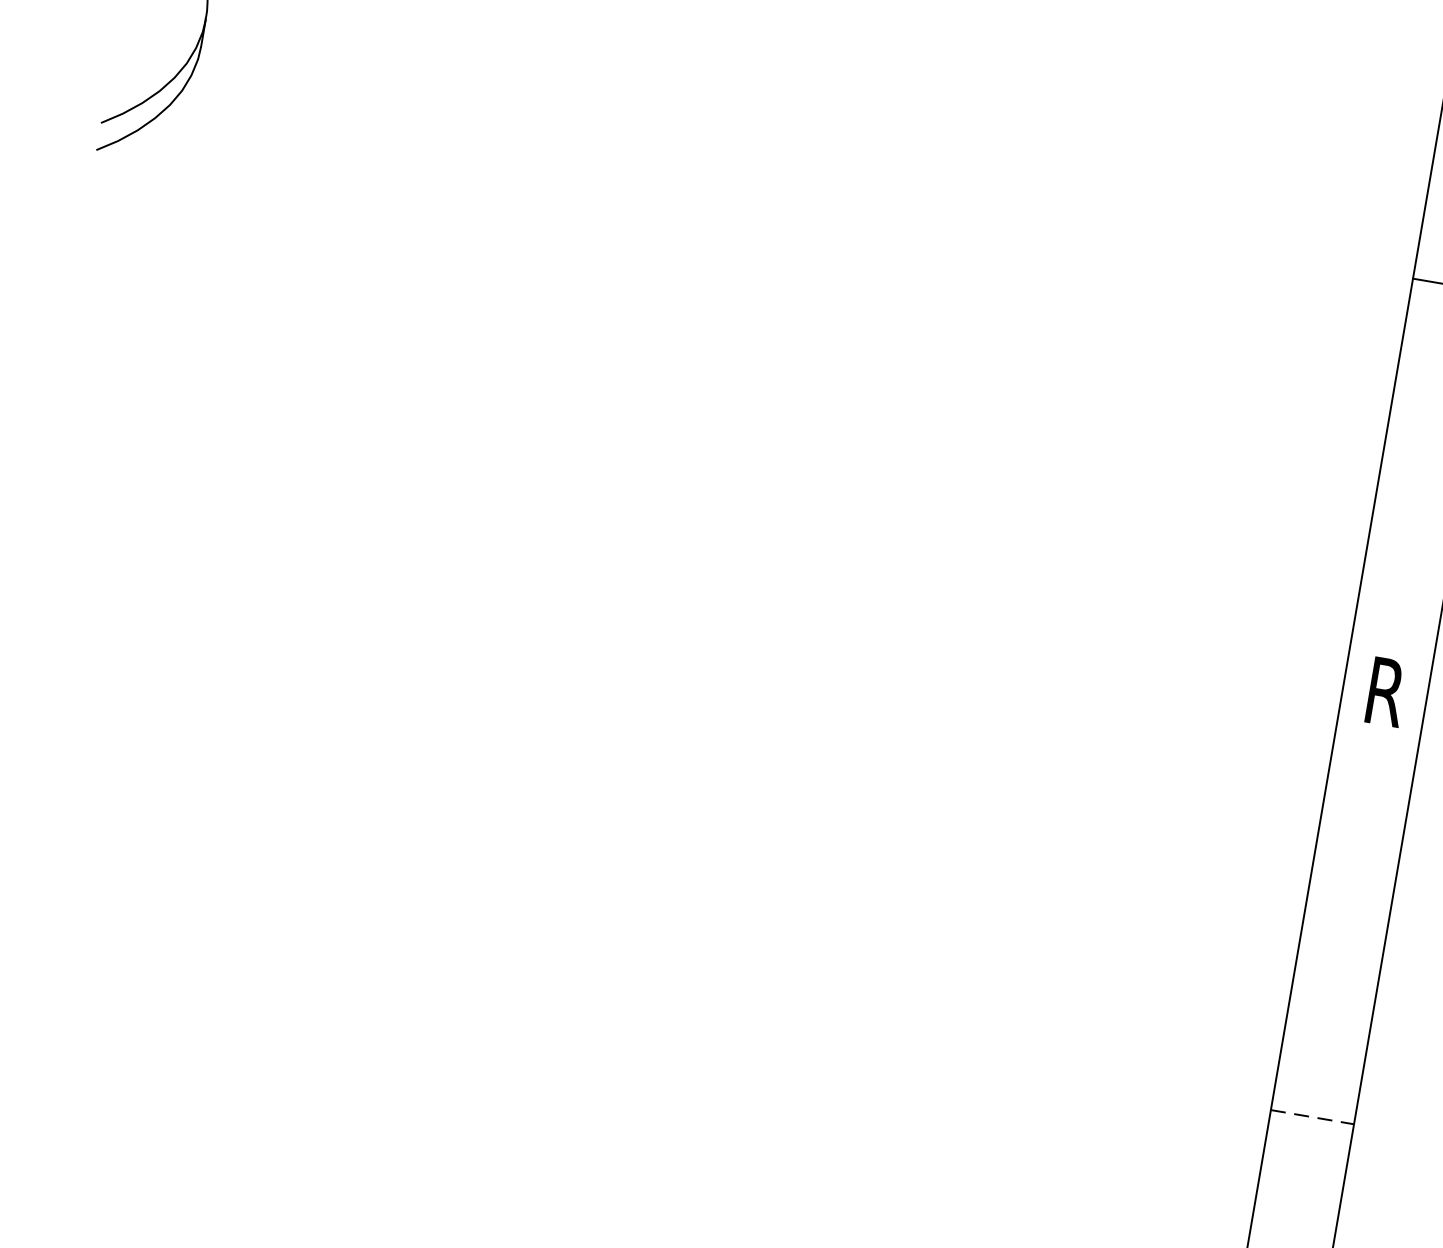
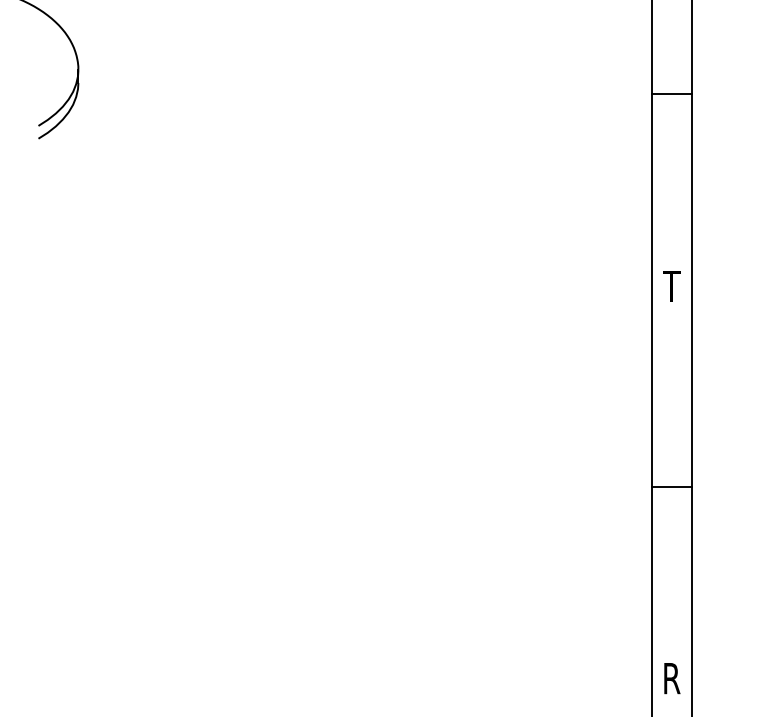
text: (1384, 690) -> (671, 285), R -> T
line: (1311, 1116) -> (671, 486), dashed -> solid

